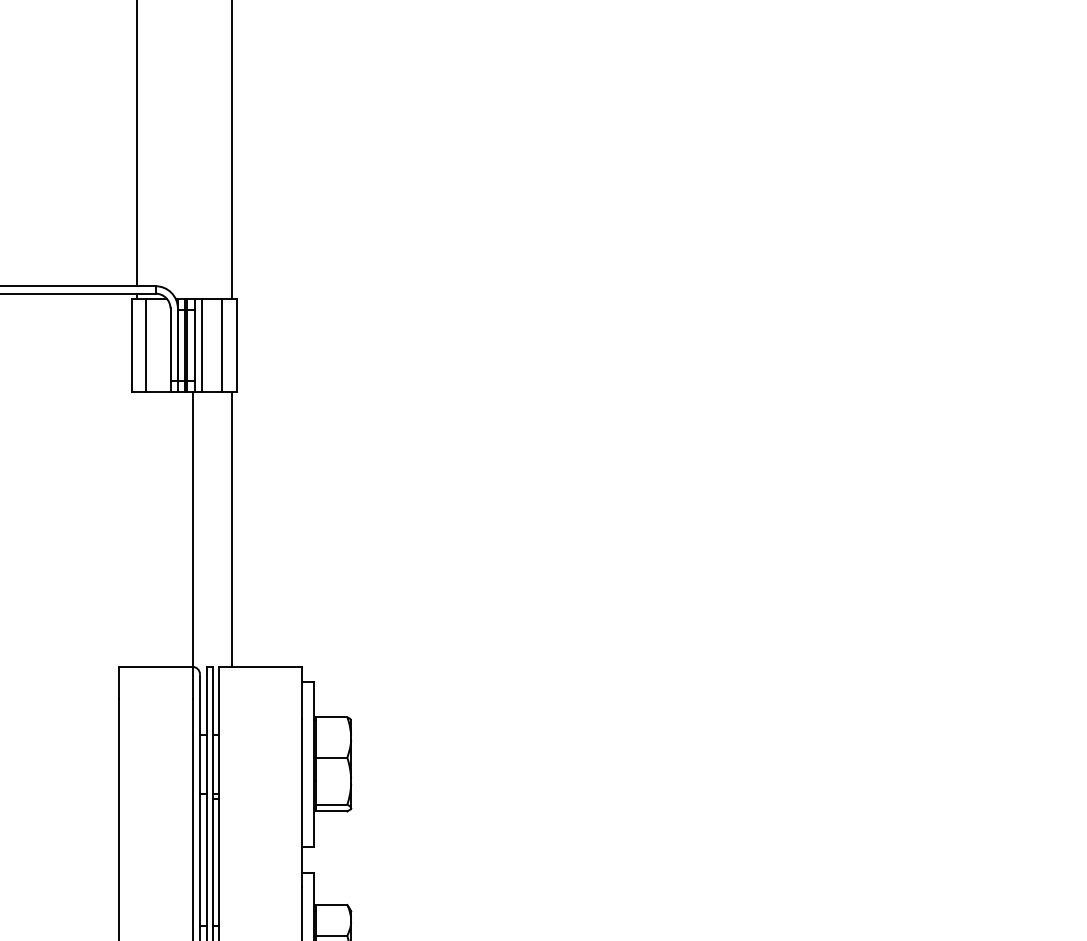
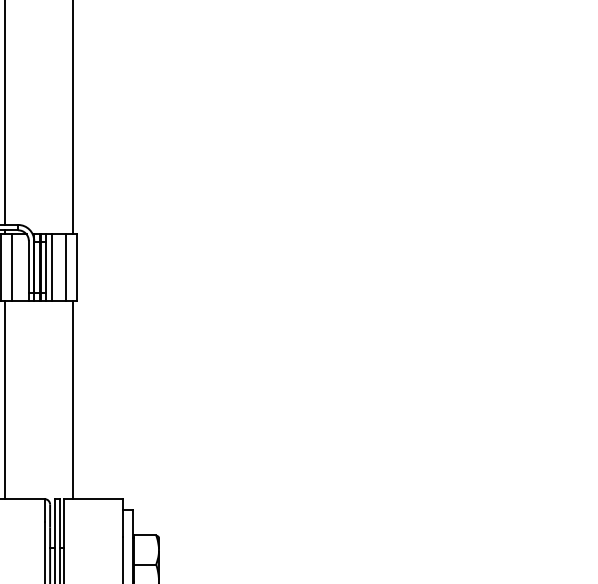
line: (193, 528) -> (5, 399), moved

